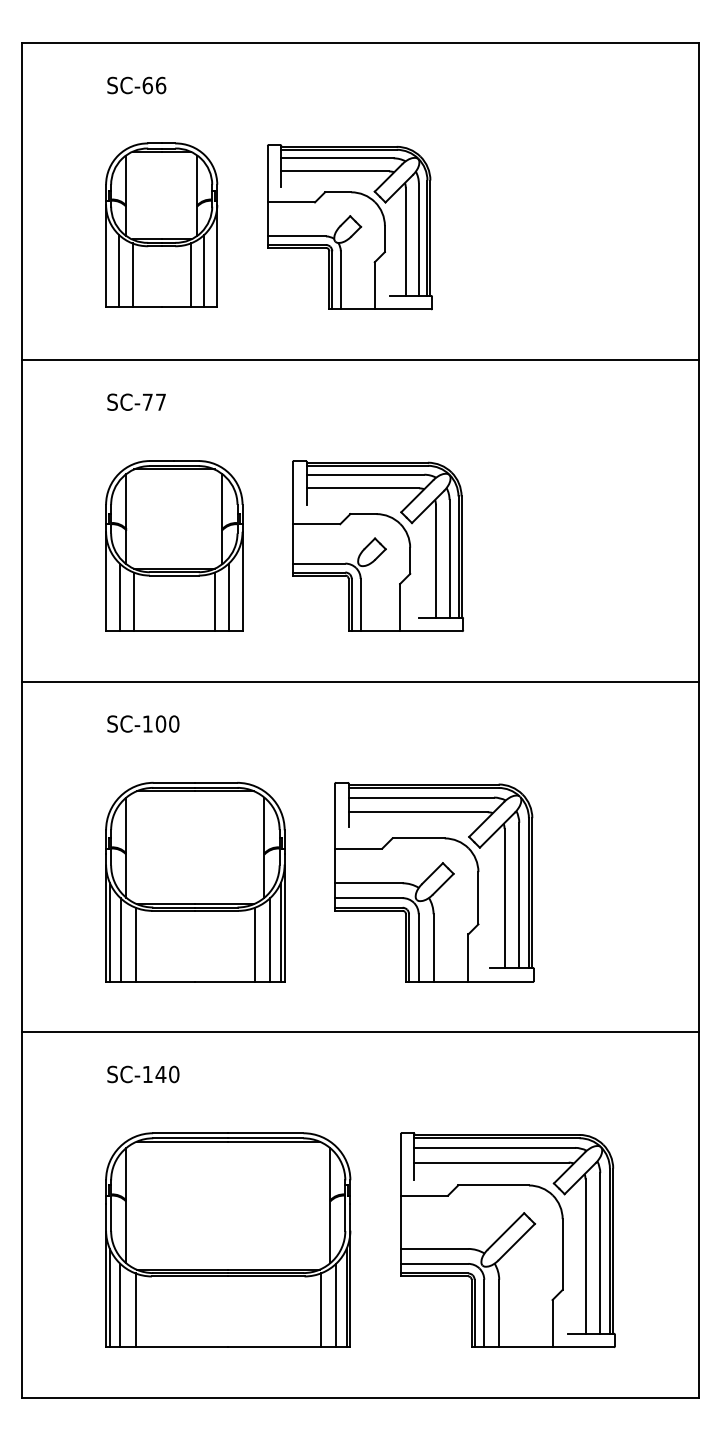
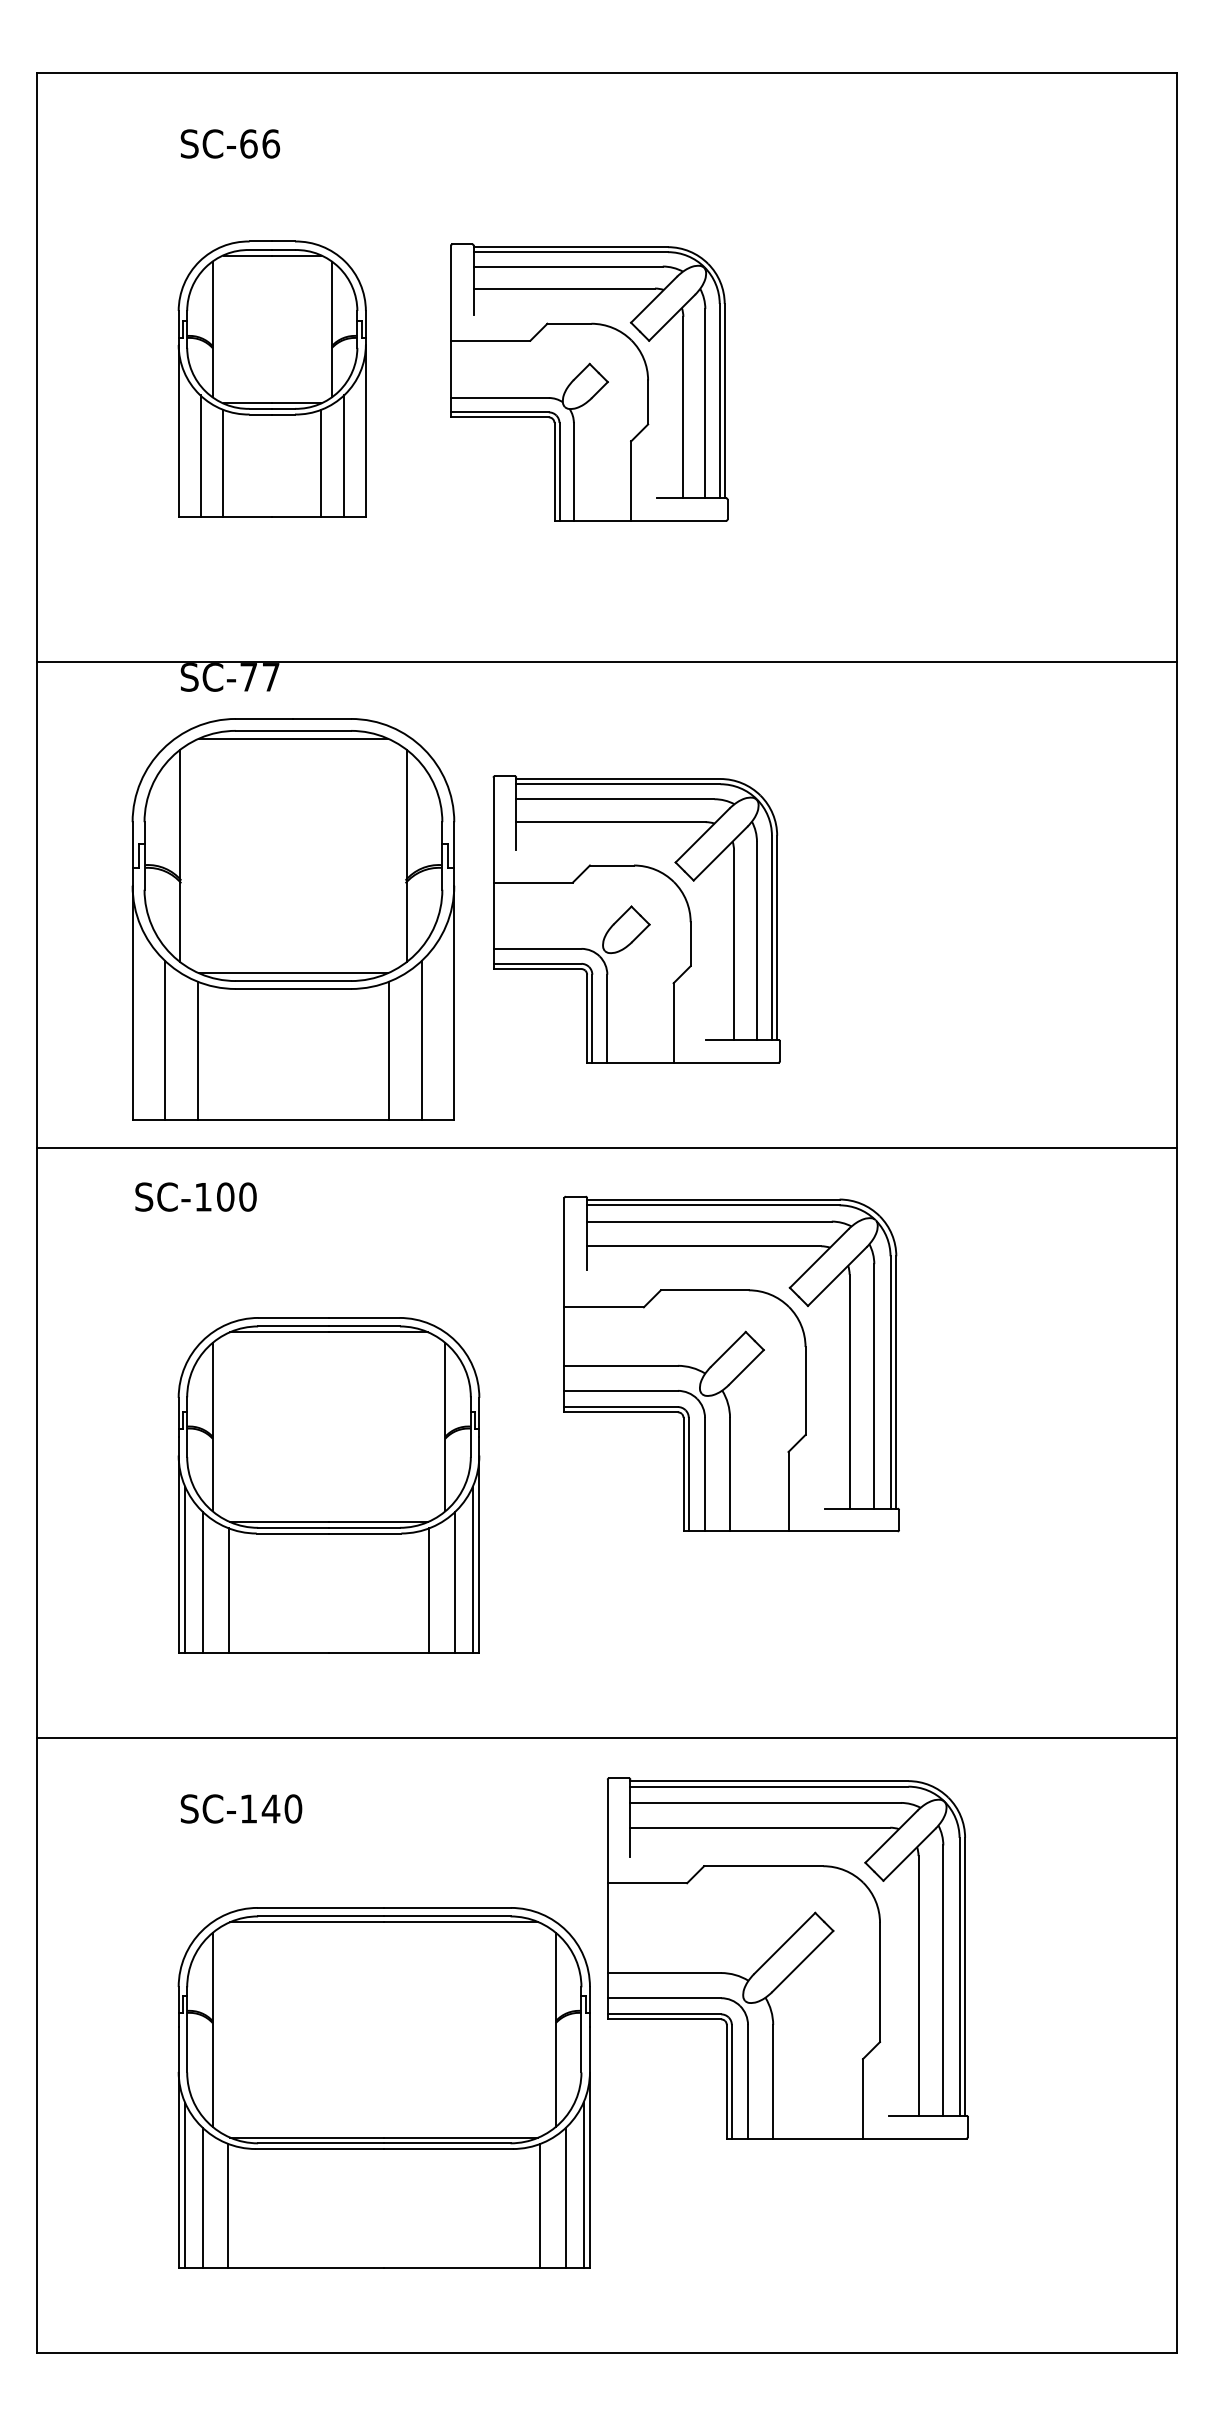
line: (360, 359) -> (607, 660), moved
part: (174, 545) -> (293, 918), size x1.4
text: (143, 723) -> (196, 1196), moved
part: (434, 882) -> (731, 1364), moved
part: (507, 1239) -> (787, 1957), moved

